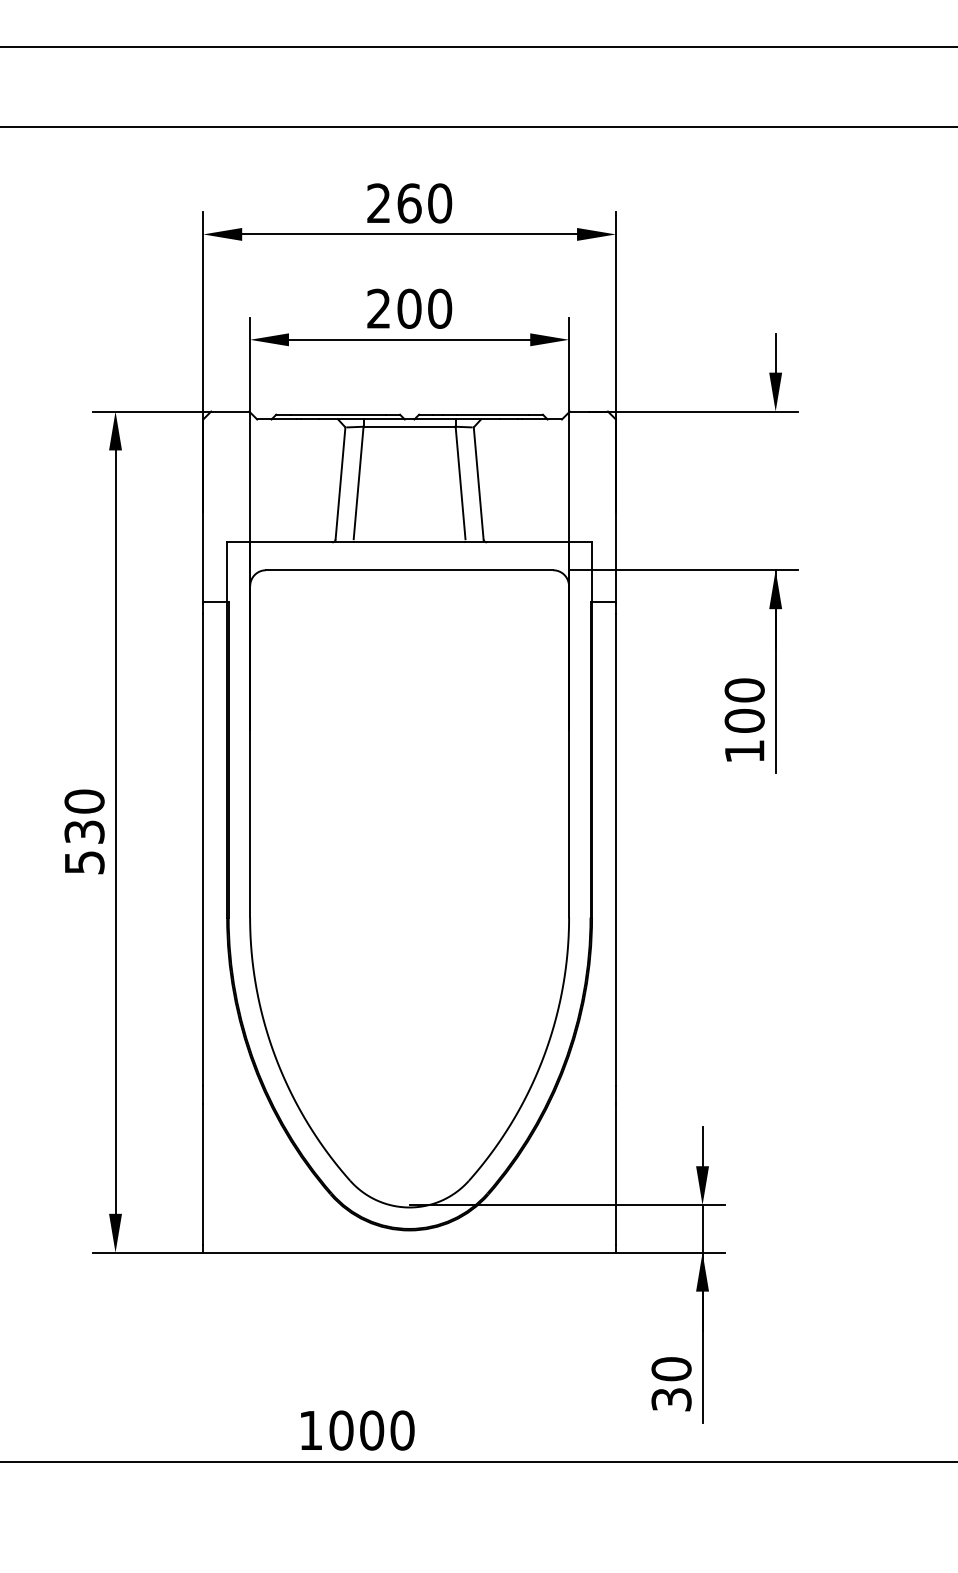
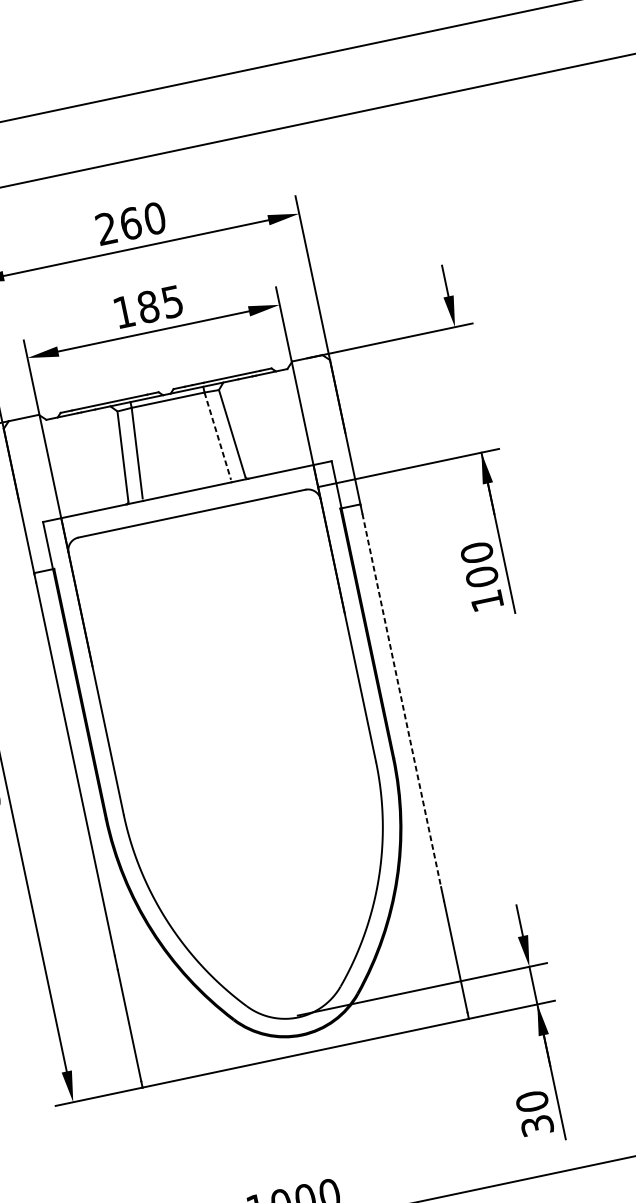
text: (409, 308) -> (148, 306), 200 -> 185
line: (460, 483) -> (217, 436), solid -> dashed
line: (615, 850) -> (401, 700), solid -> dashed

